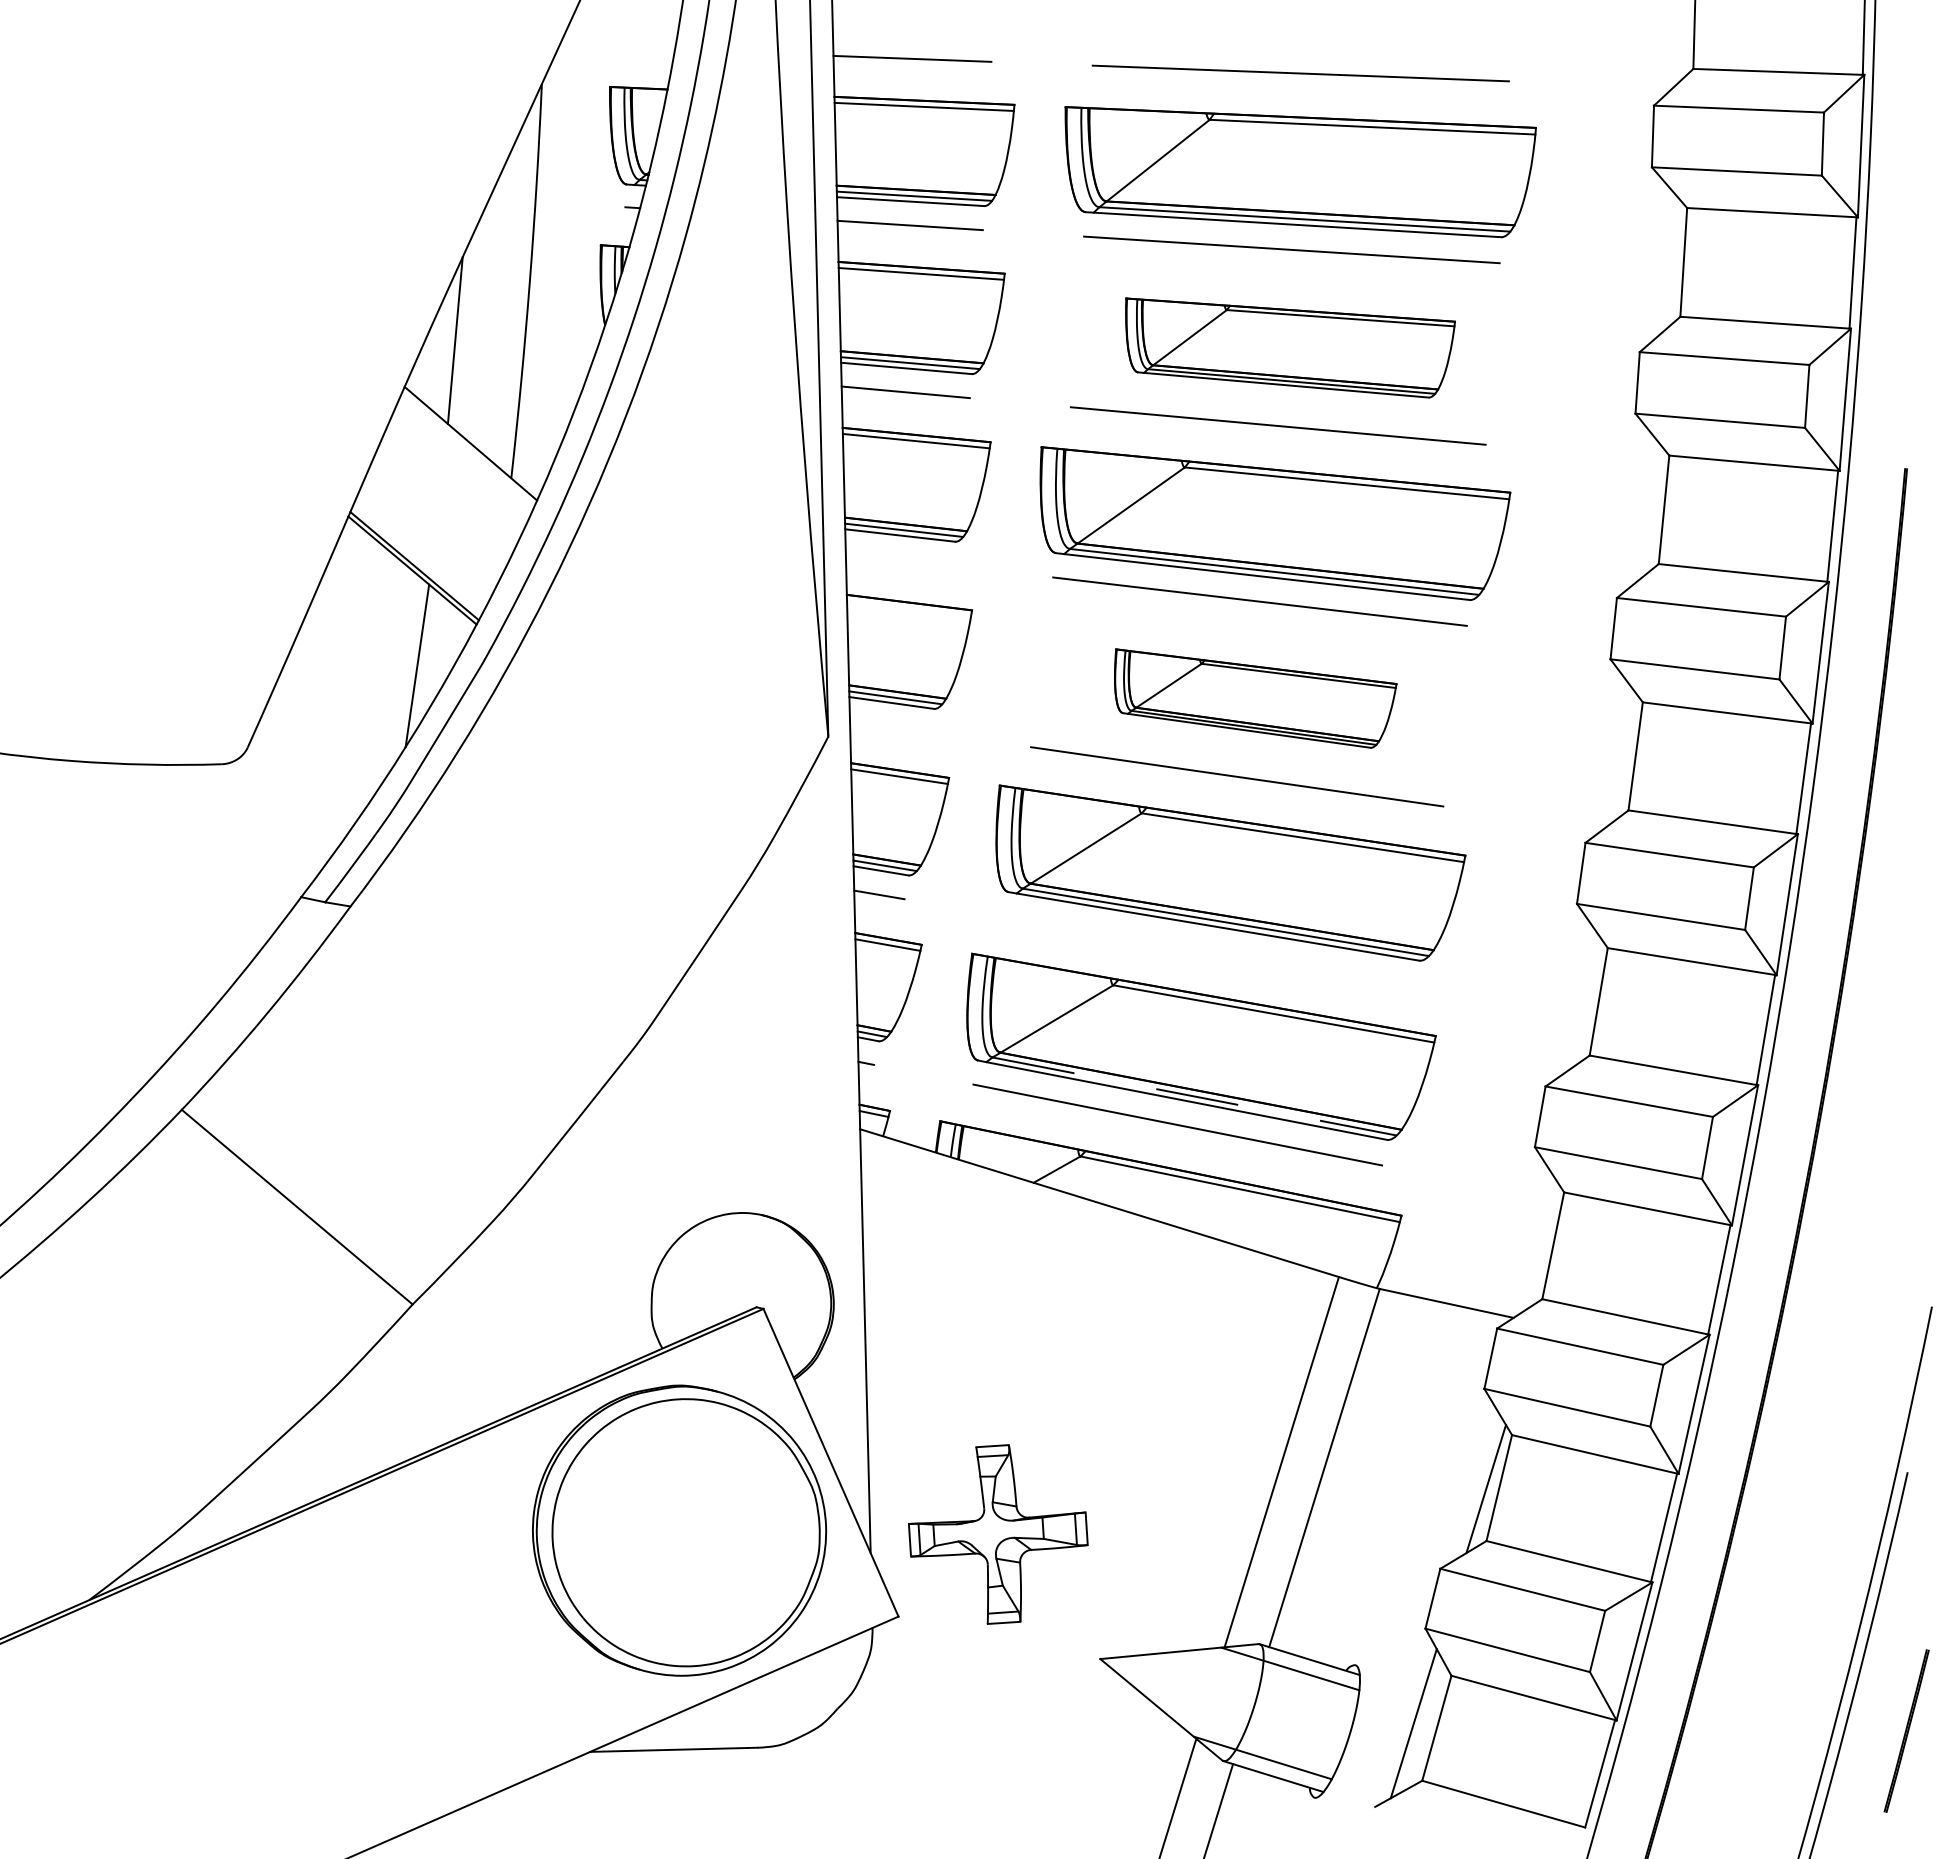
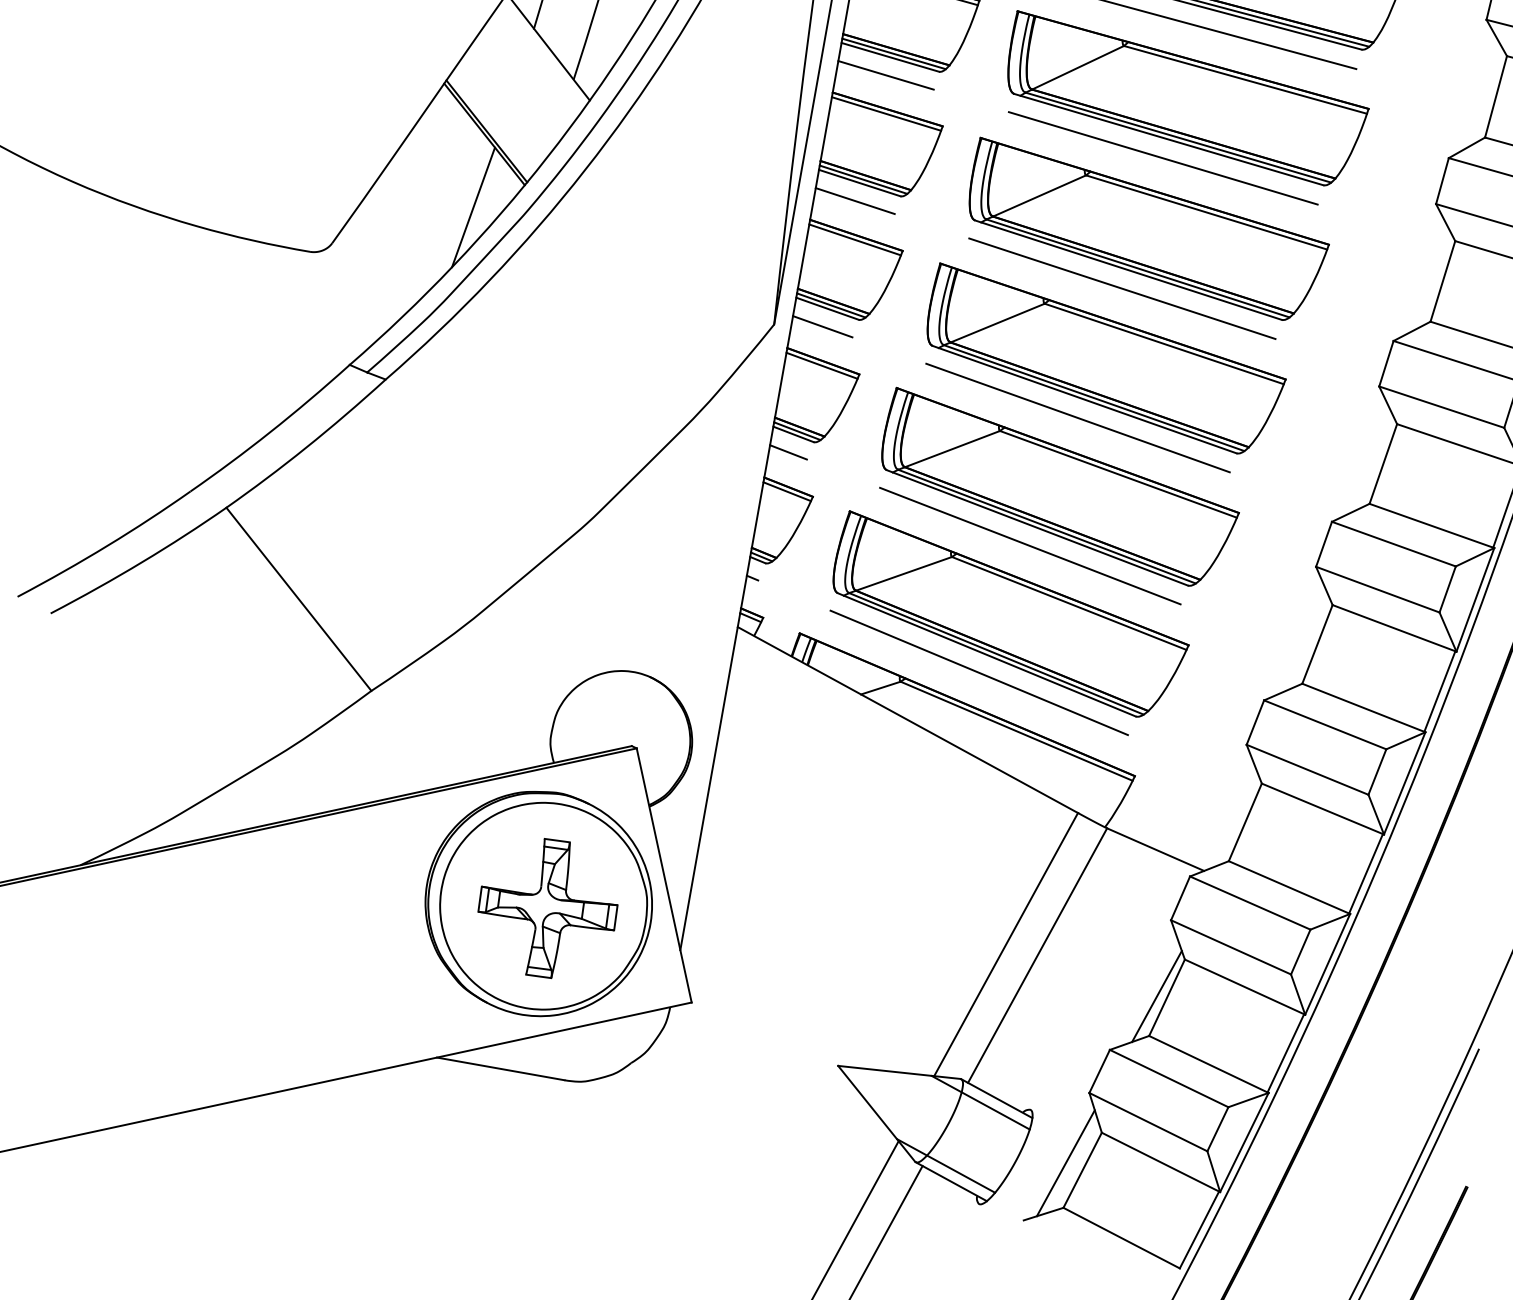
part: (1290, 347) -> (1184, 100), size x1.43
line: (898, 559) -> (854, 200), added
line: (909, 608) -> (855, 239), added
part: (1255, 698) -> (1104, 361), size x1.67
line: (890, 726) -> (822, 326), added
line: (1209, 951) -> (1030, 546), added
line: (1194, 1096) -> (996, 653), dashed -> solid
part: (998, 1534) -> (548, 908), moved

